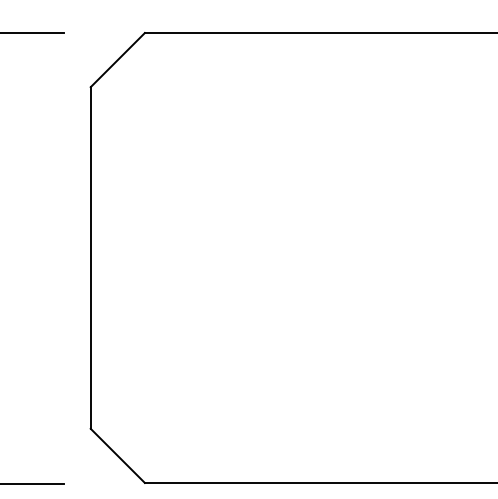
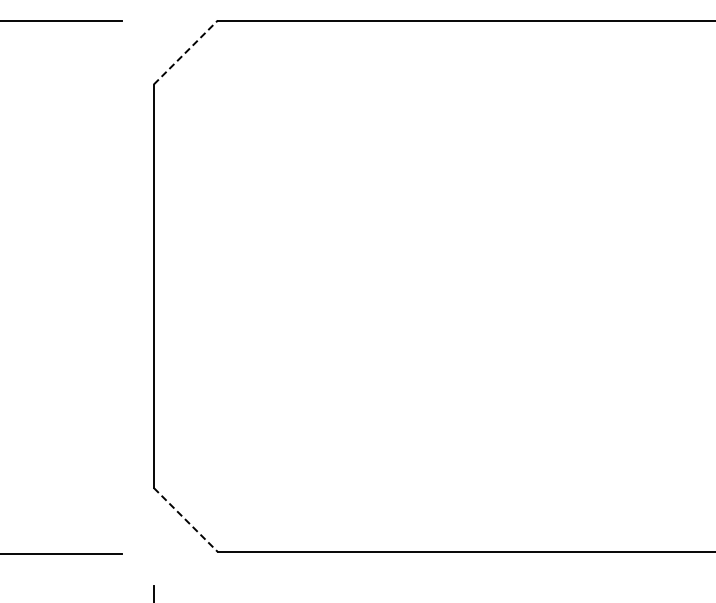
line: (118, 60) -> (186, 52), solid -> dashed
line: (118, 456) -> (186, 520), solid -> dashed

